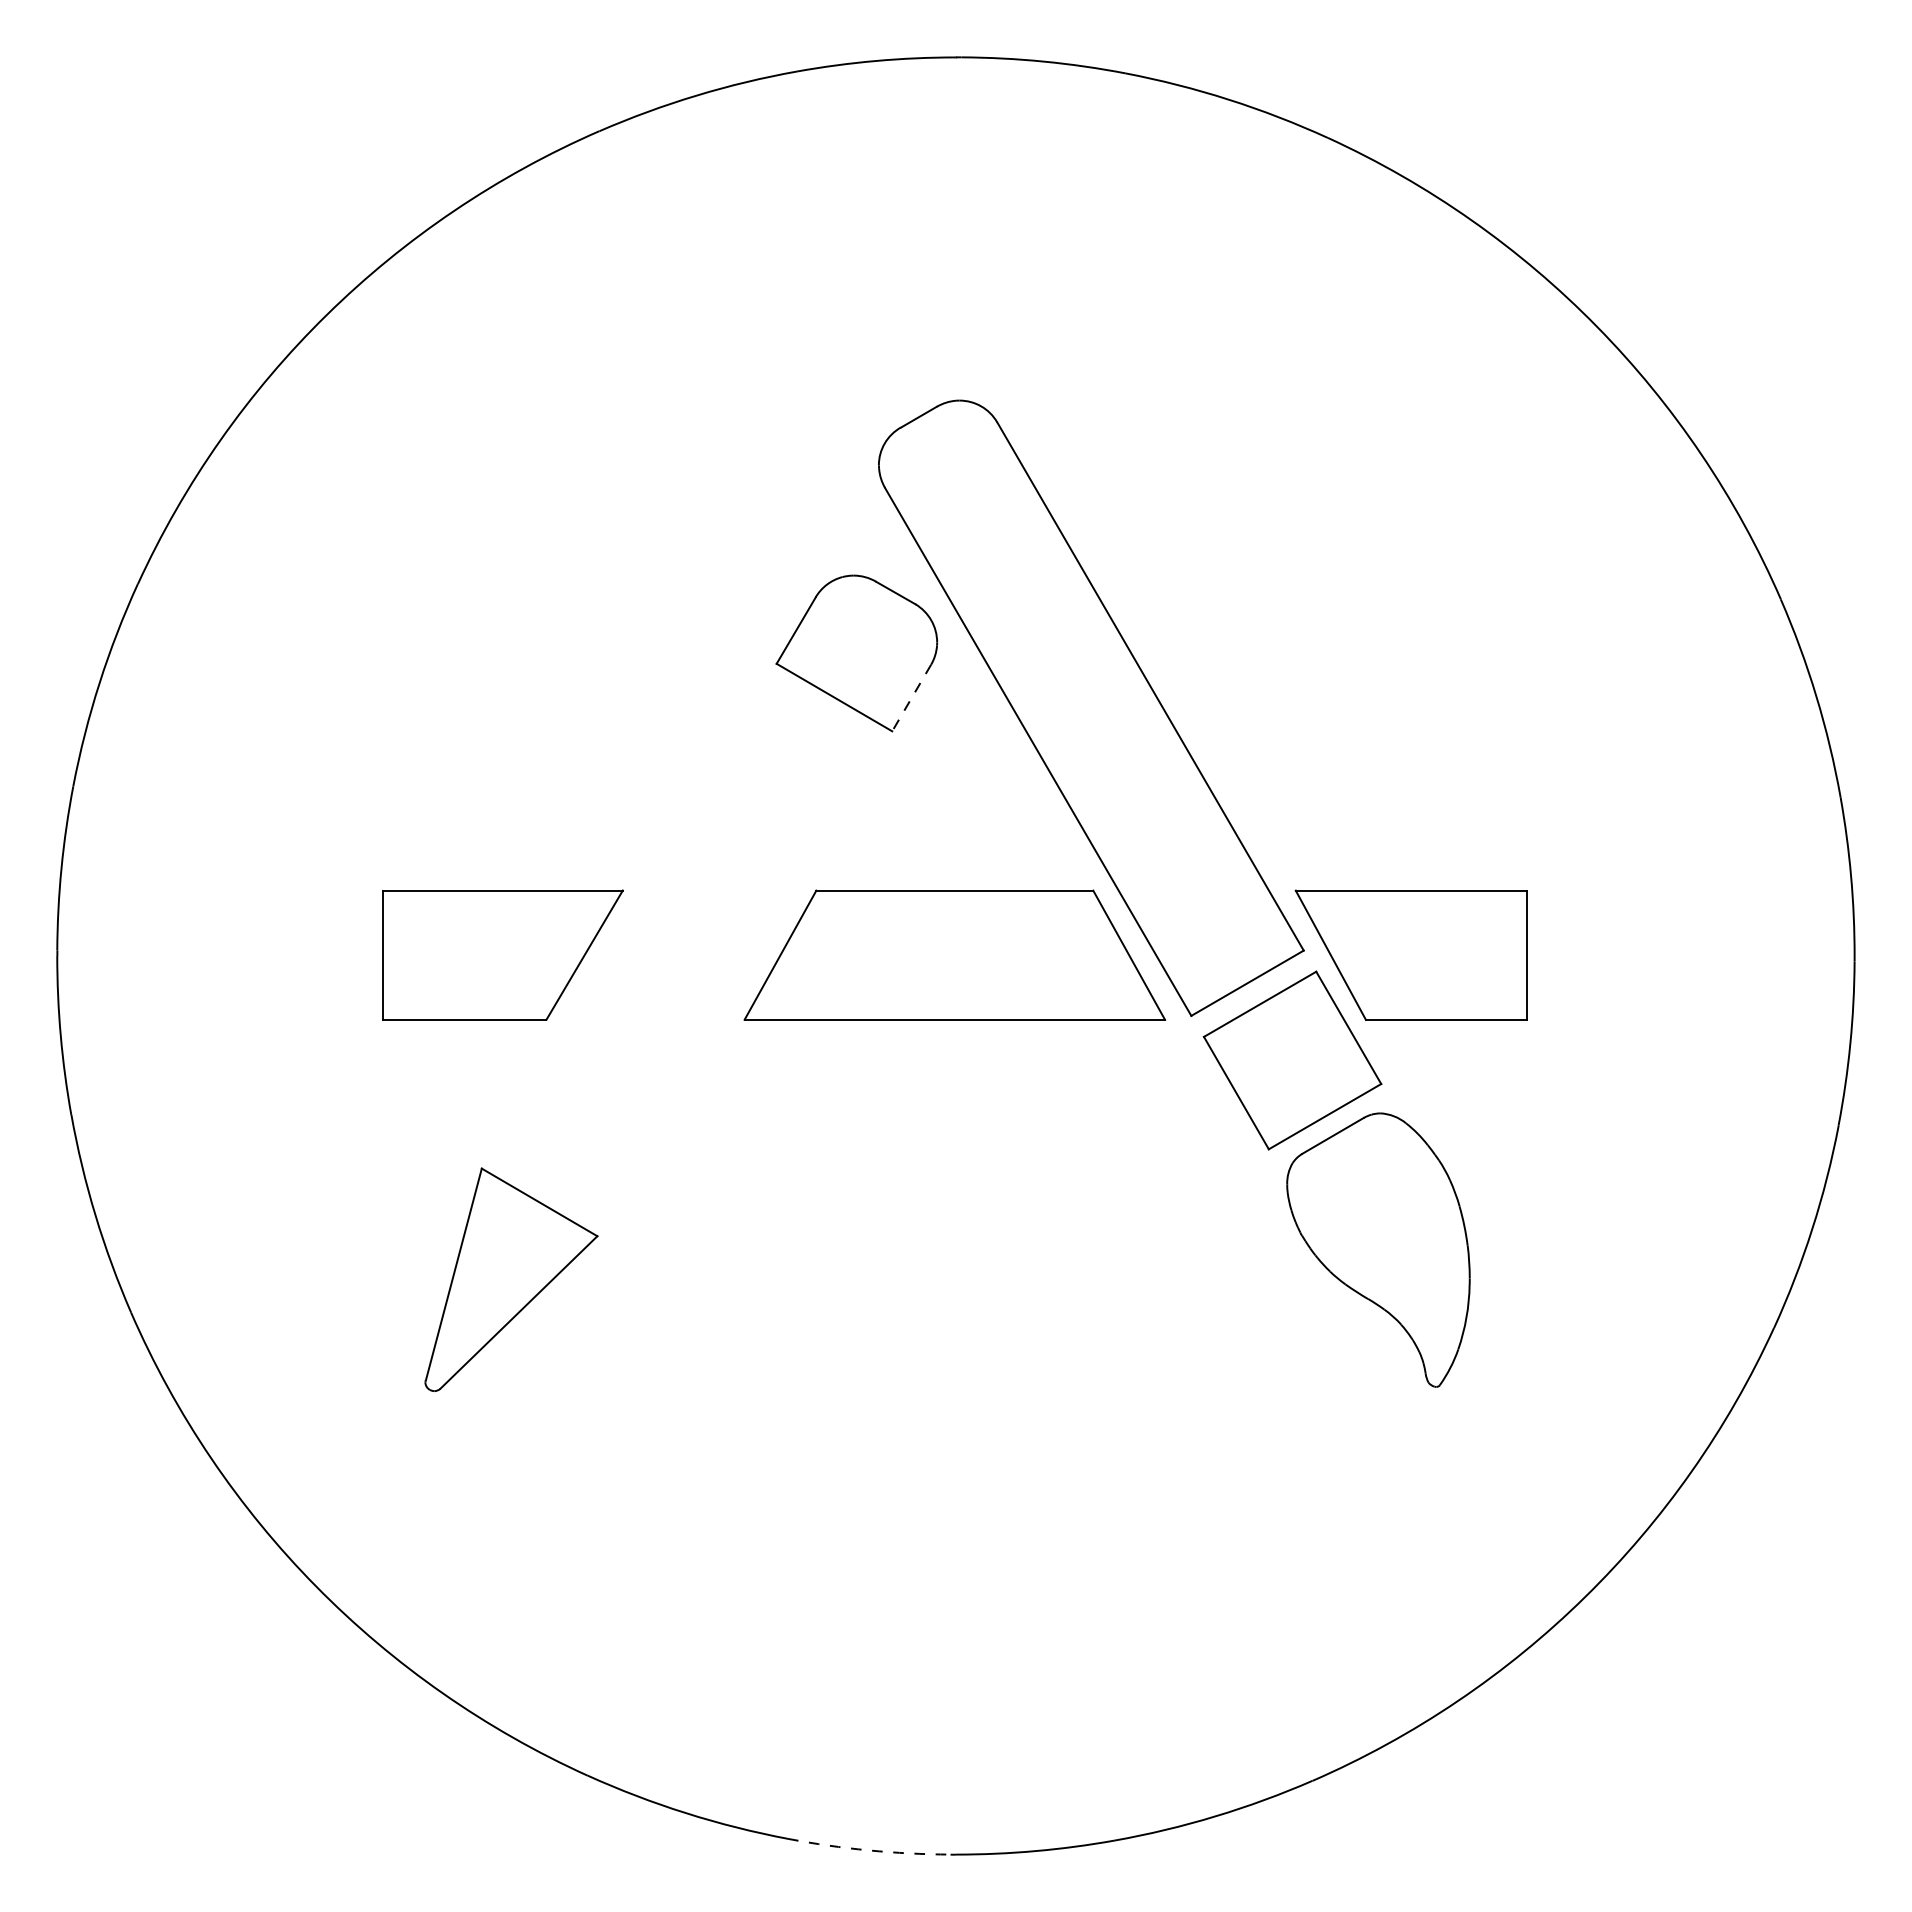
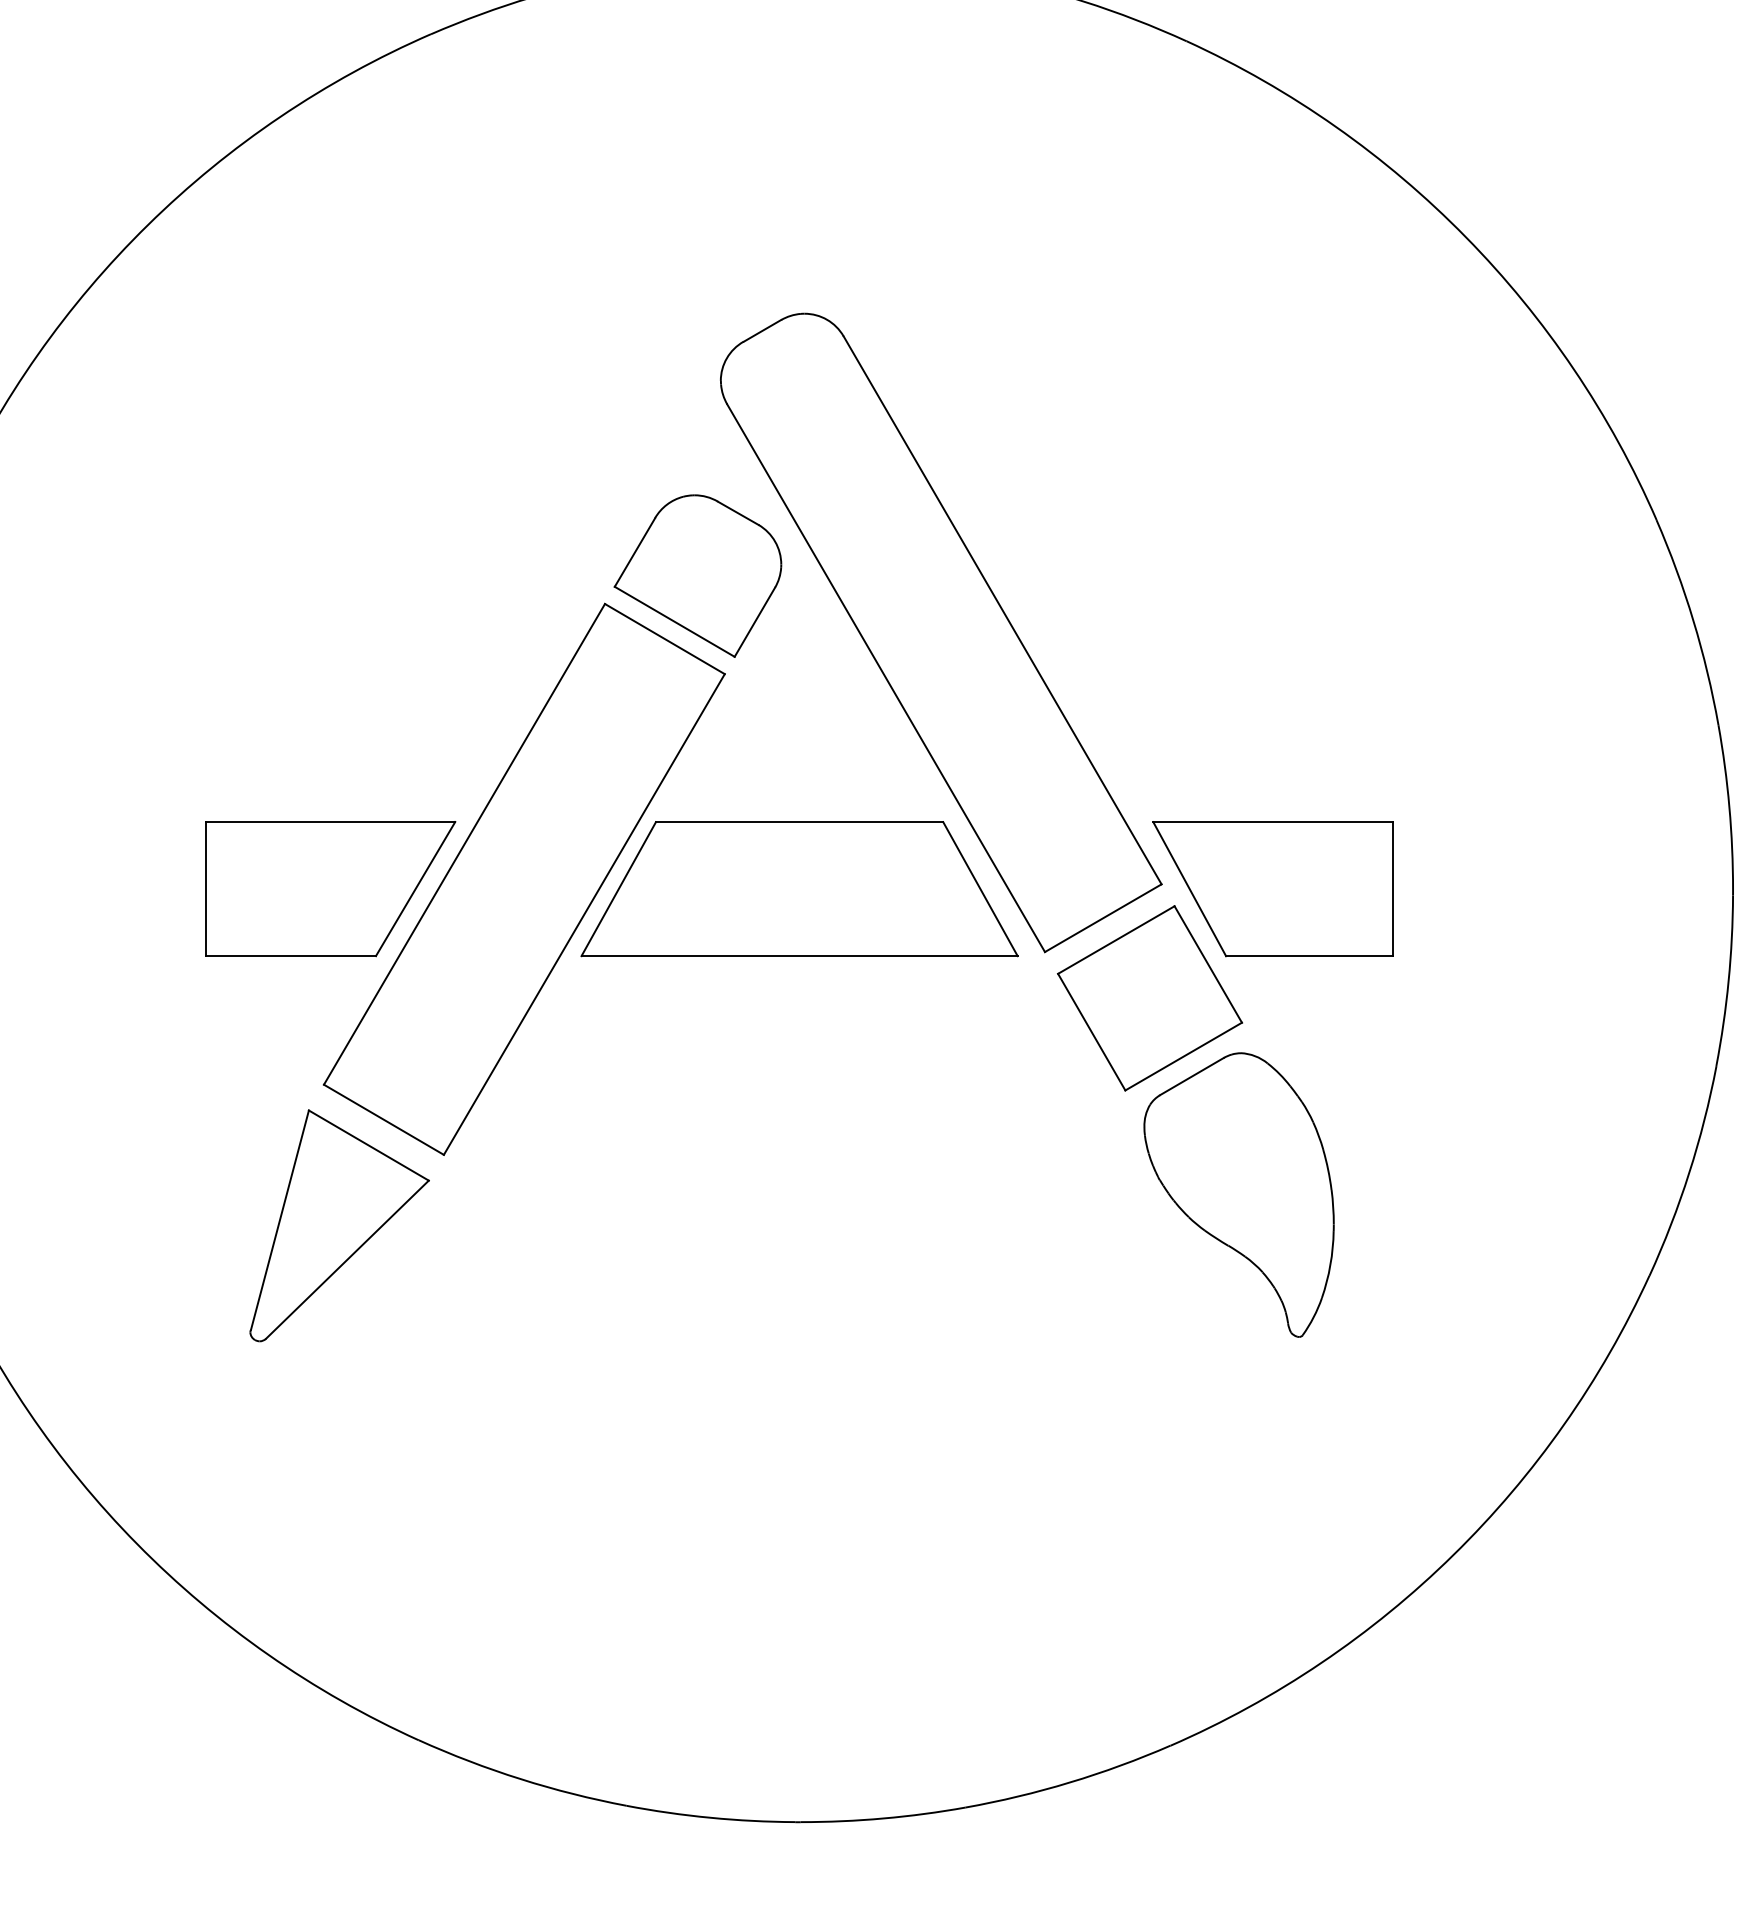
line: (911, 698) -> (754, 622), dashed -> solid
part: (689, 945) -> (524, 879), added
arc: (868, 1850) -> (710, 1817), dashed -> solid

